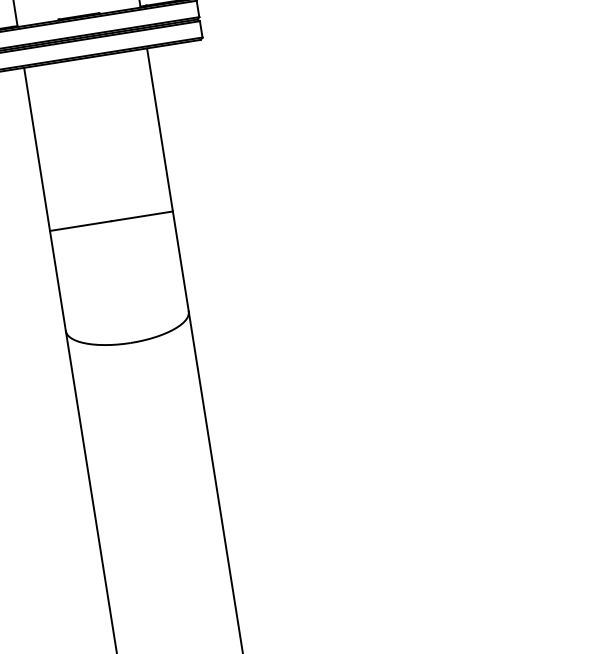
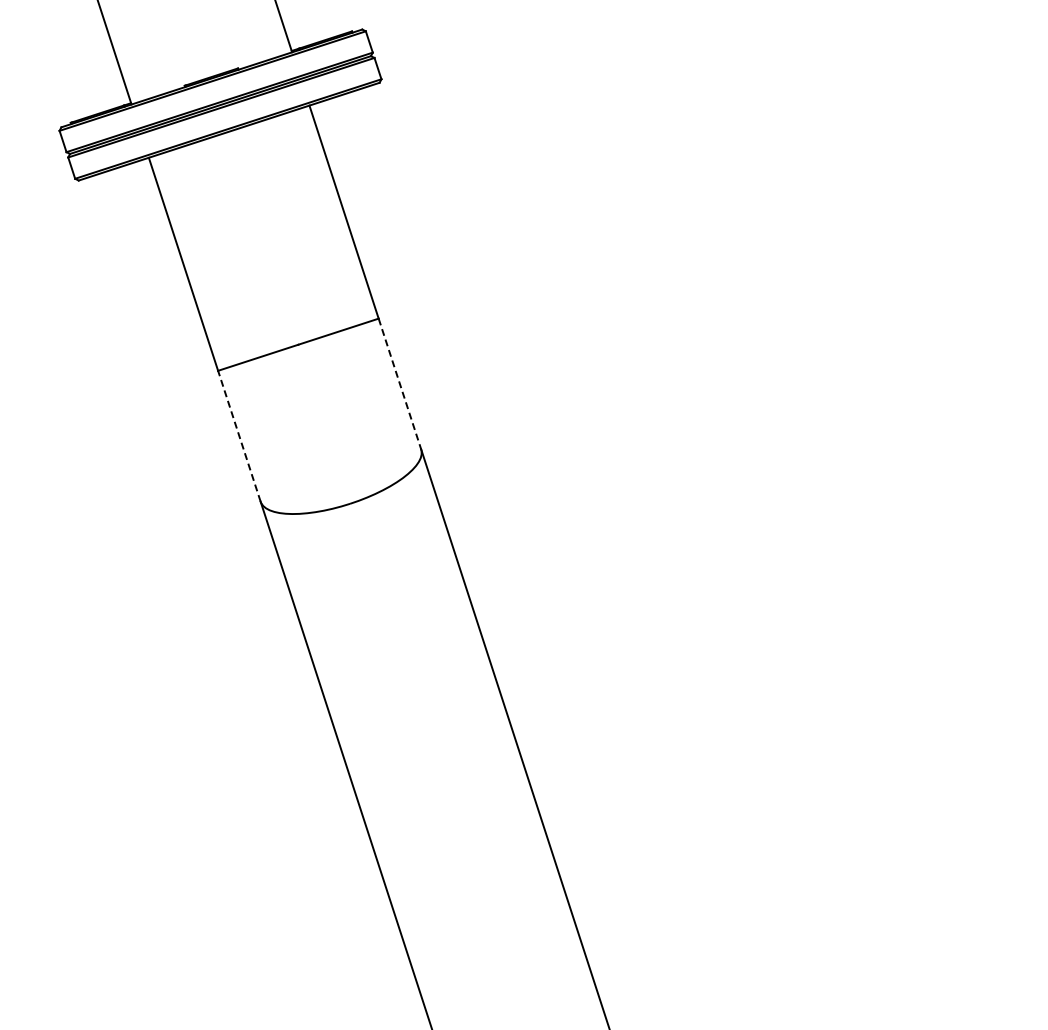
line: (180, 261) -> (399, 384), solid -> dashed
line: (57, 281) -> (239, 436), solid -> dashed

